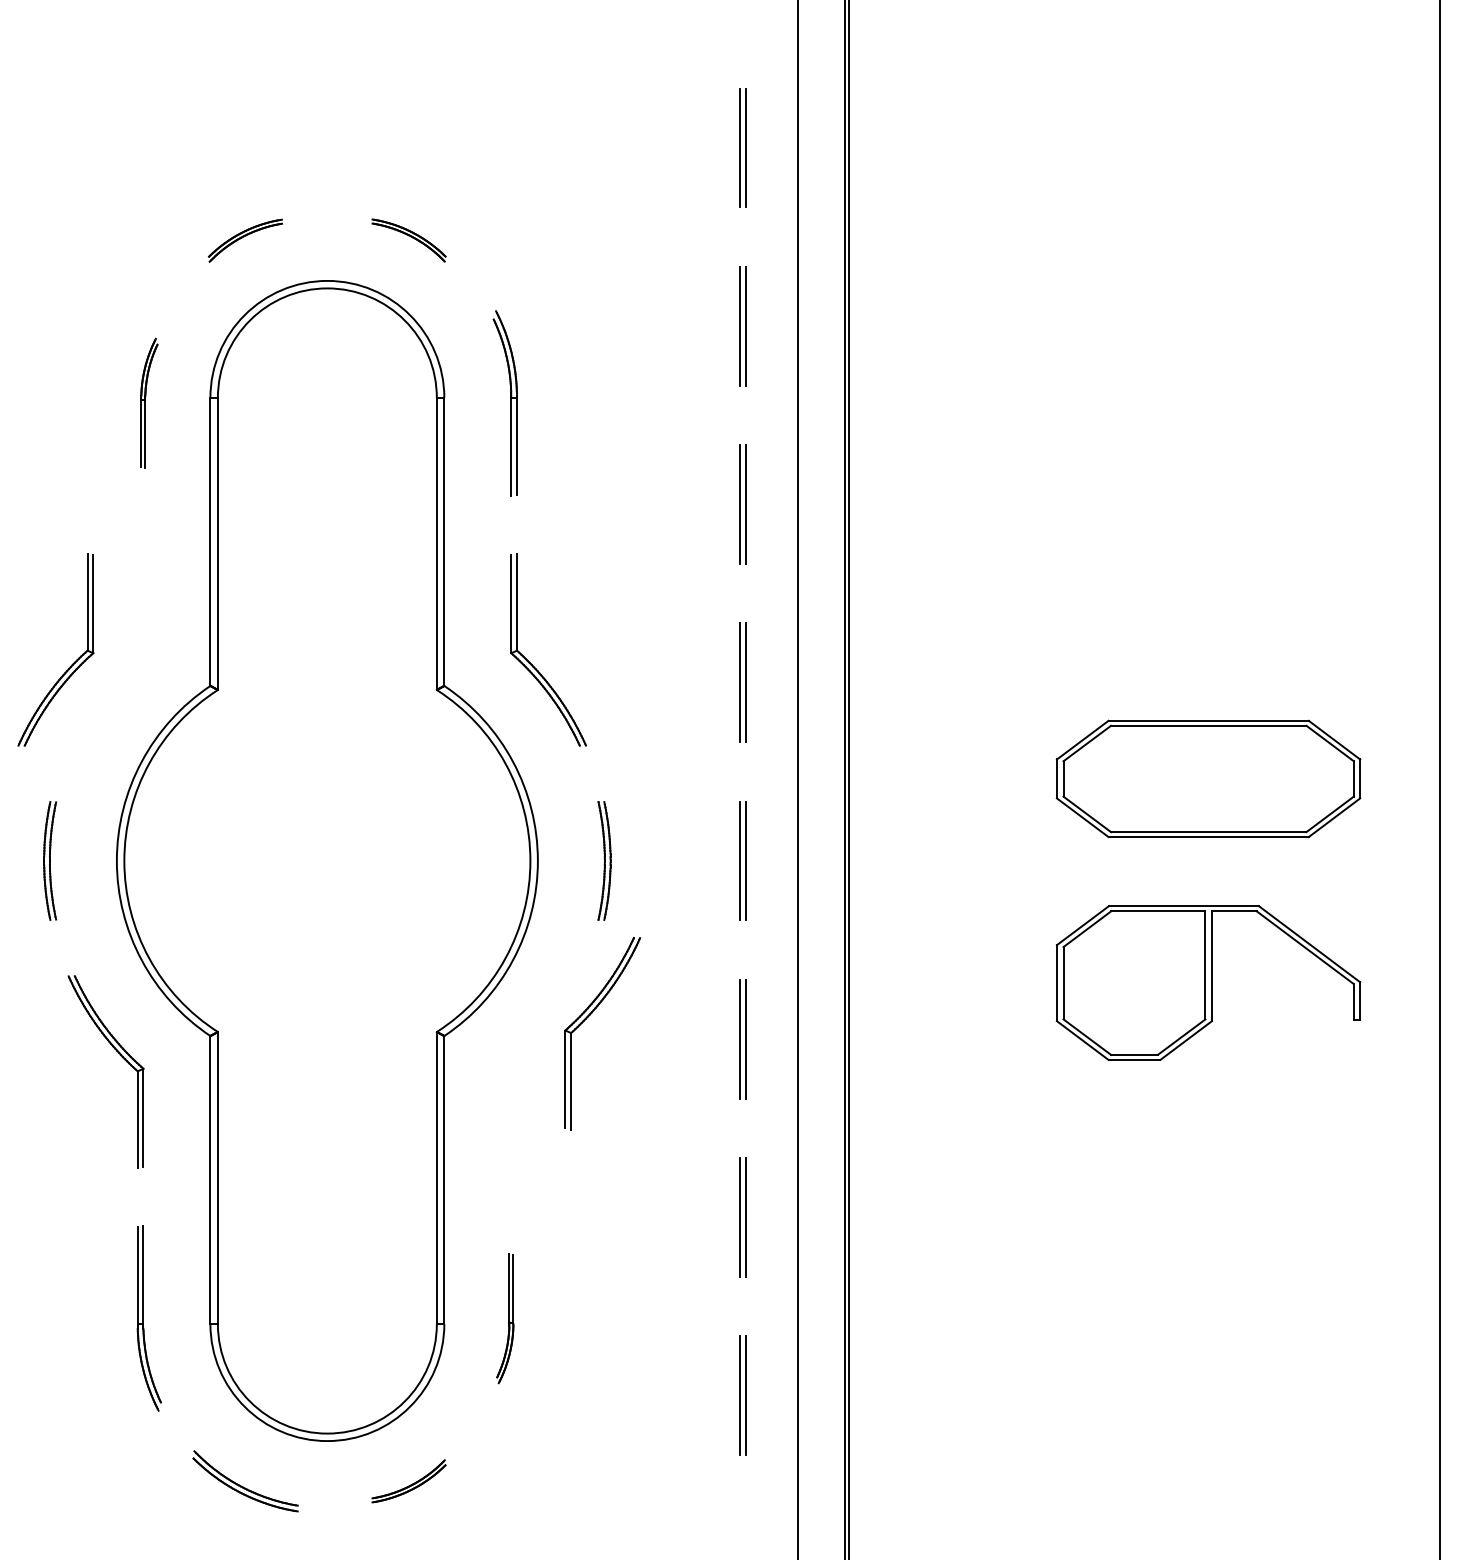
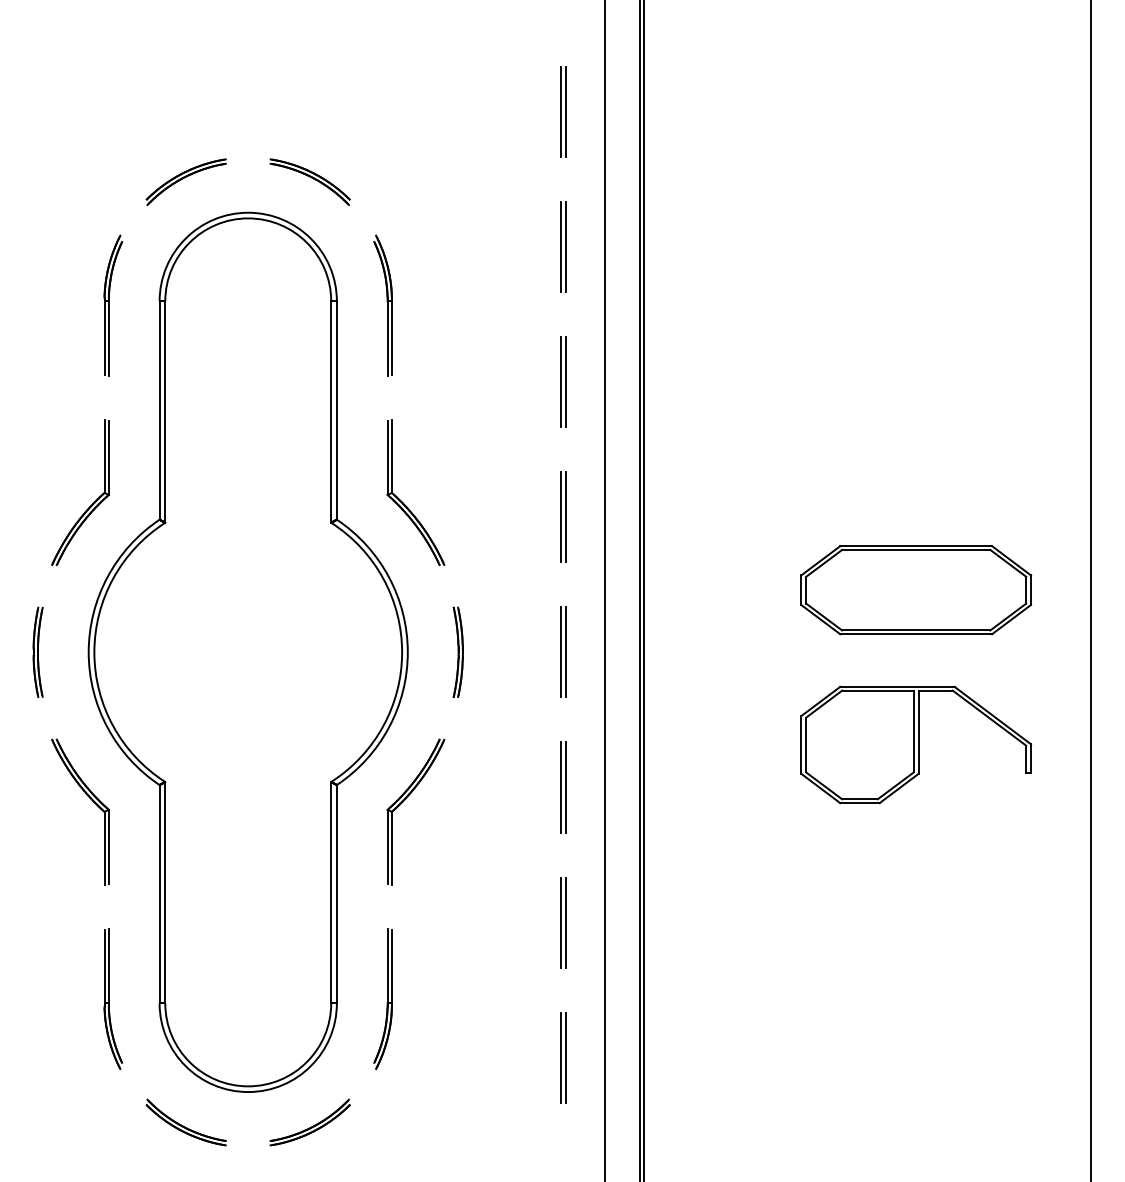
part: (408, 239) -> (309, 181), size x1.43
part: (244, 241) -> (185, 182), size x1.43
part: (149, 403) -> (113, 305), size x1.43
part: (71, 664) -> (92, 503), moved
part: (588, 1018) -> (405, 800), moved
part: (504, 1318) -> (382, 999), size x1.43
part: (408, 1481) -> (309, 1122), size x1.43

